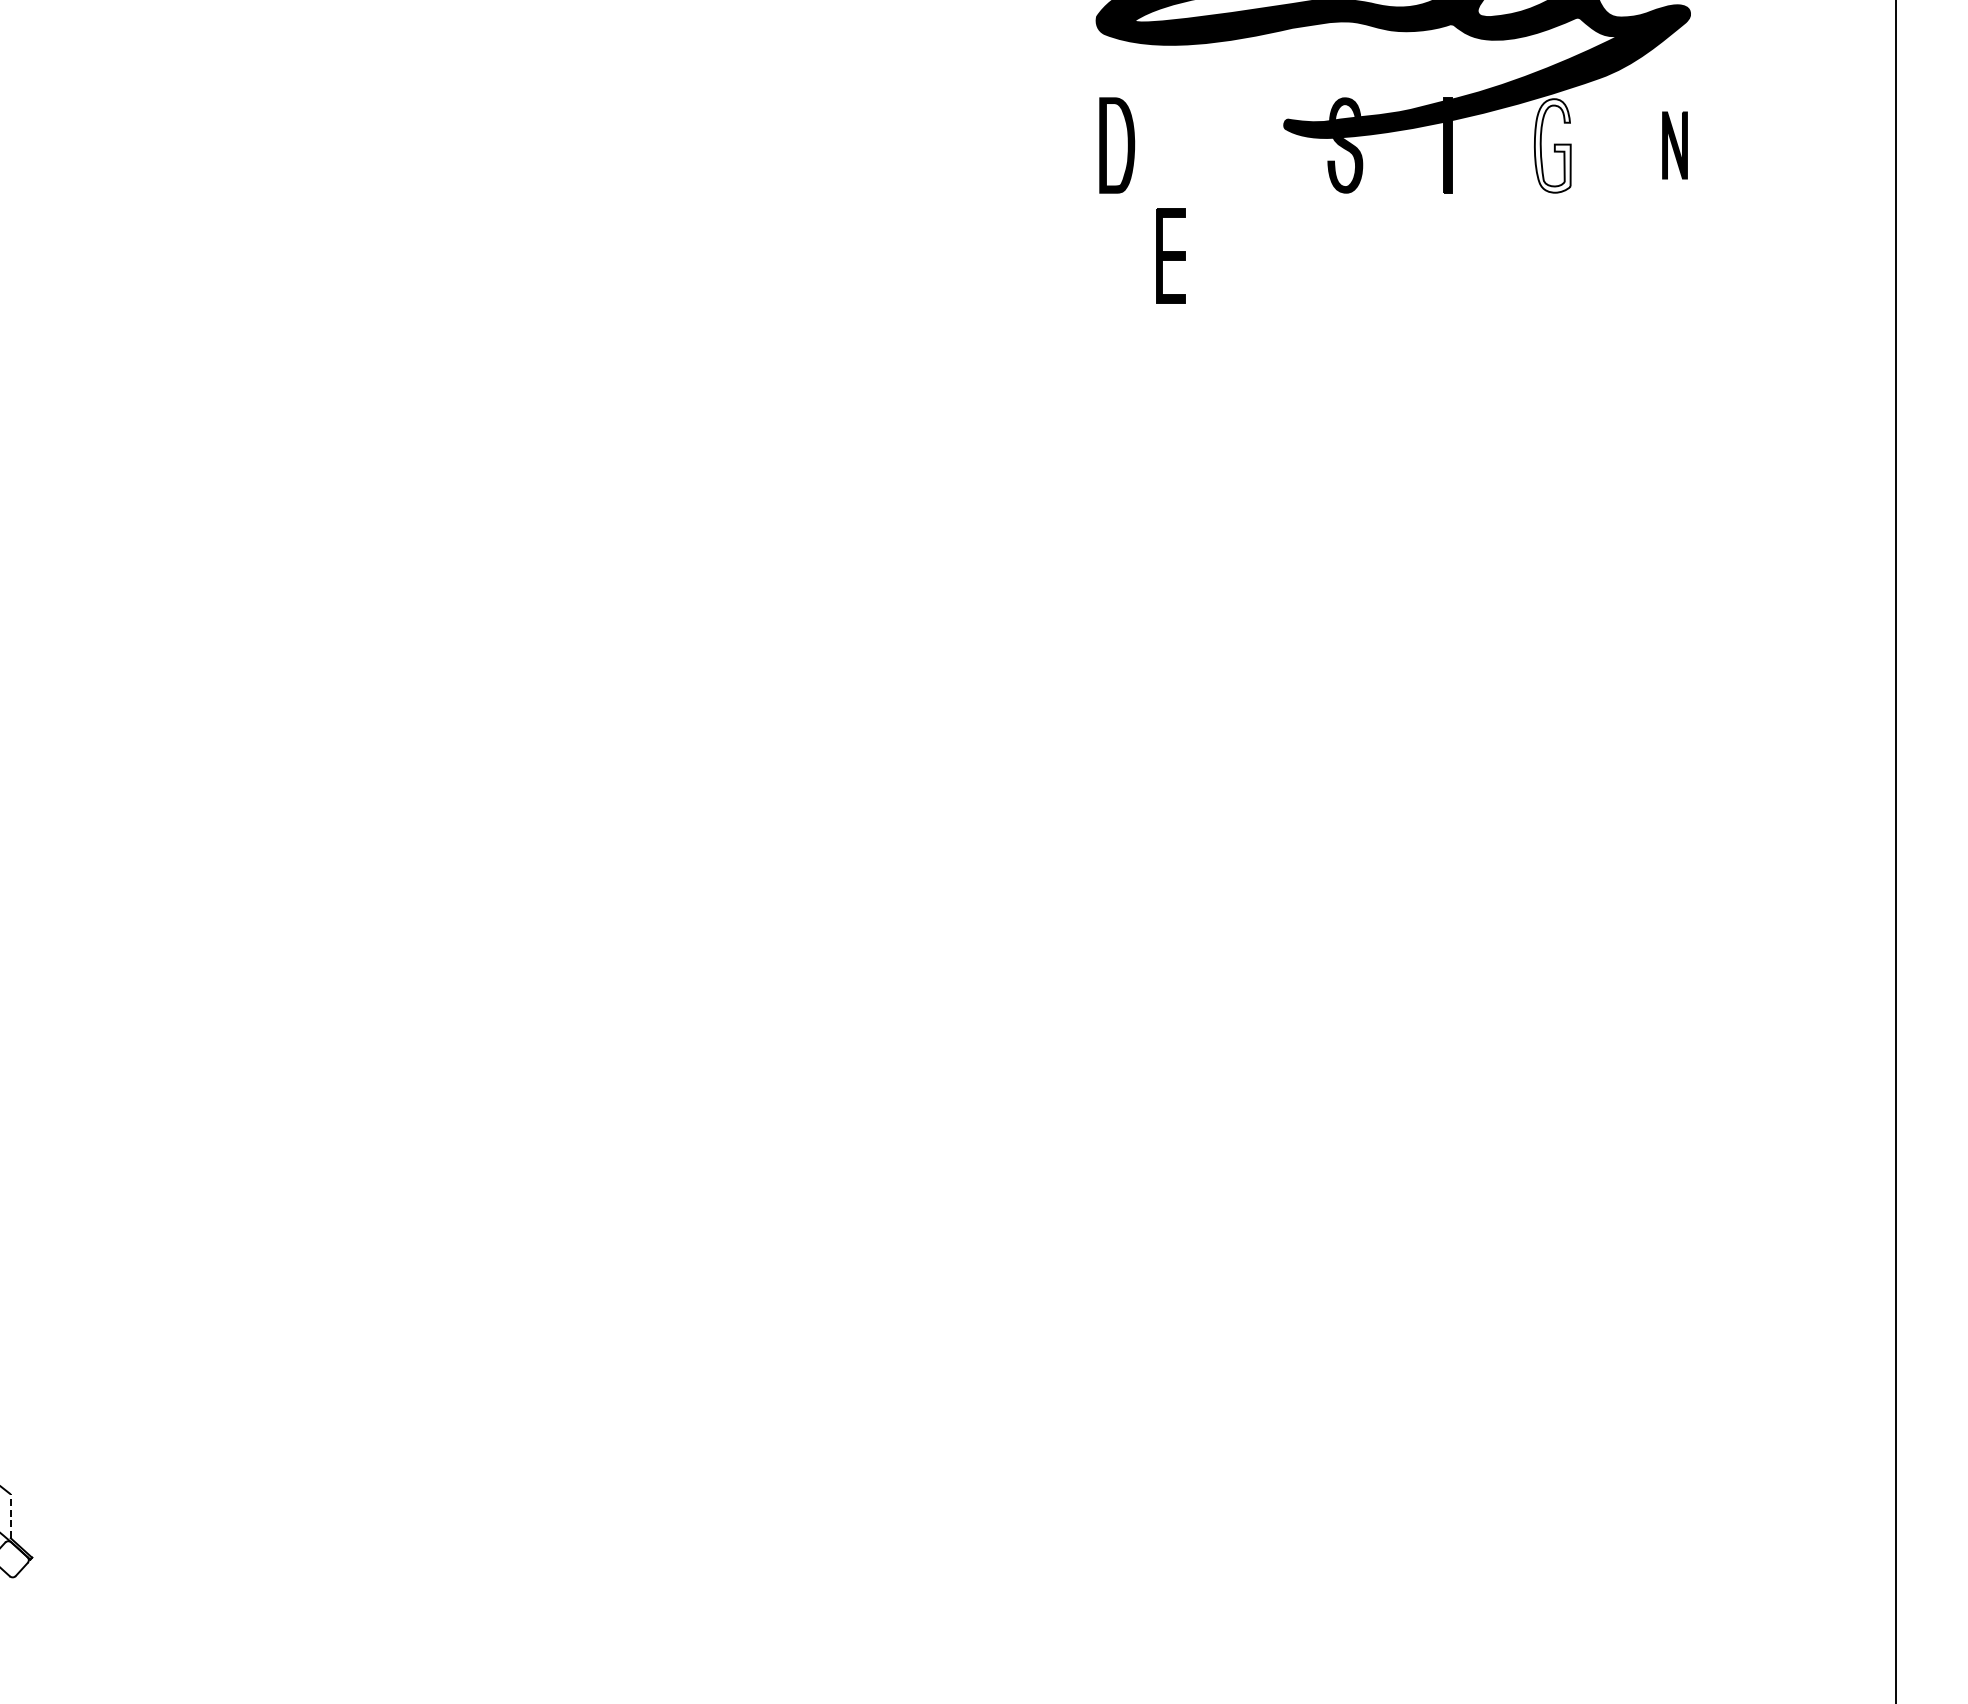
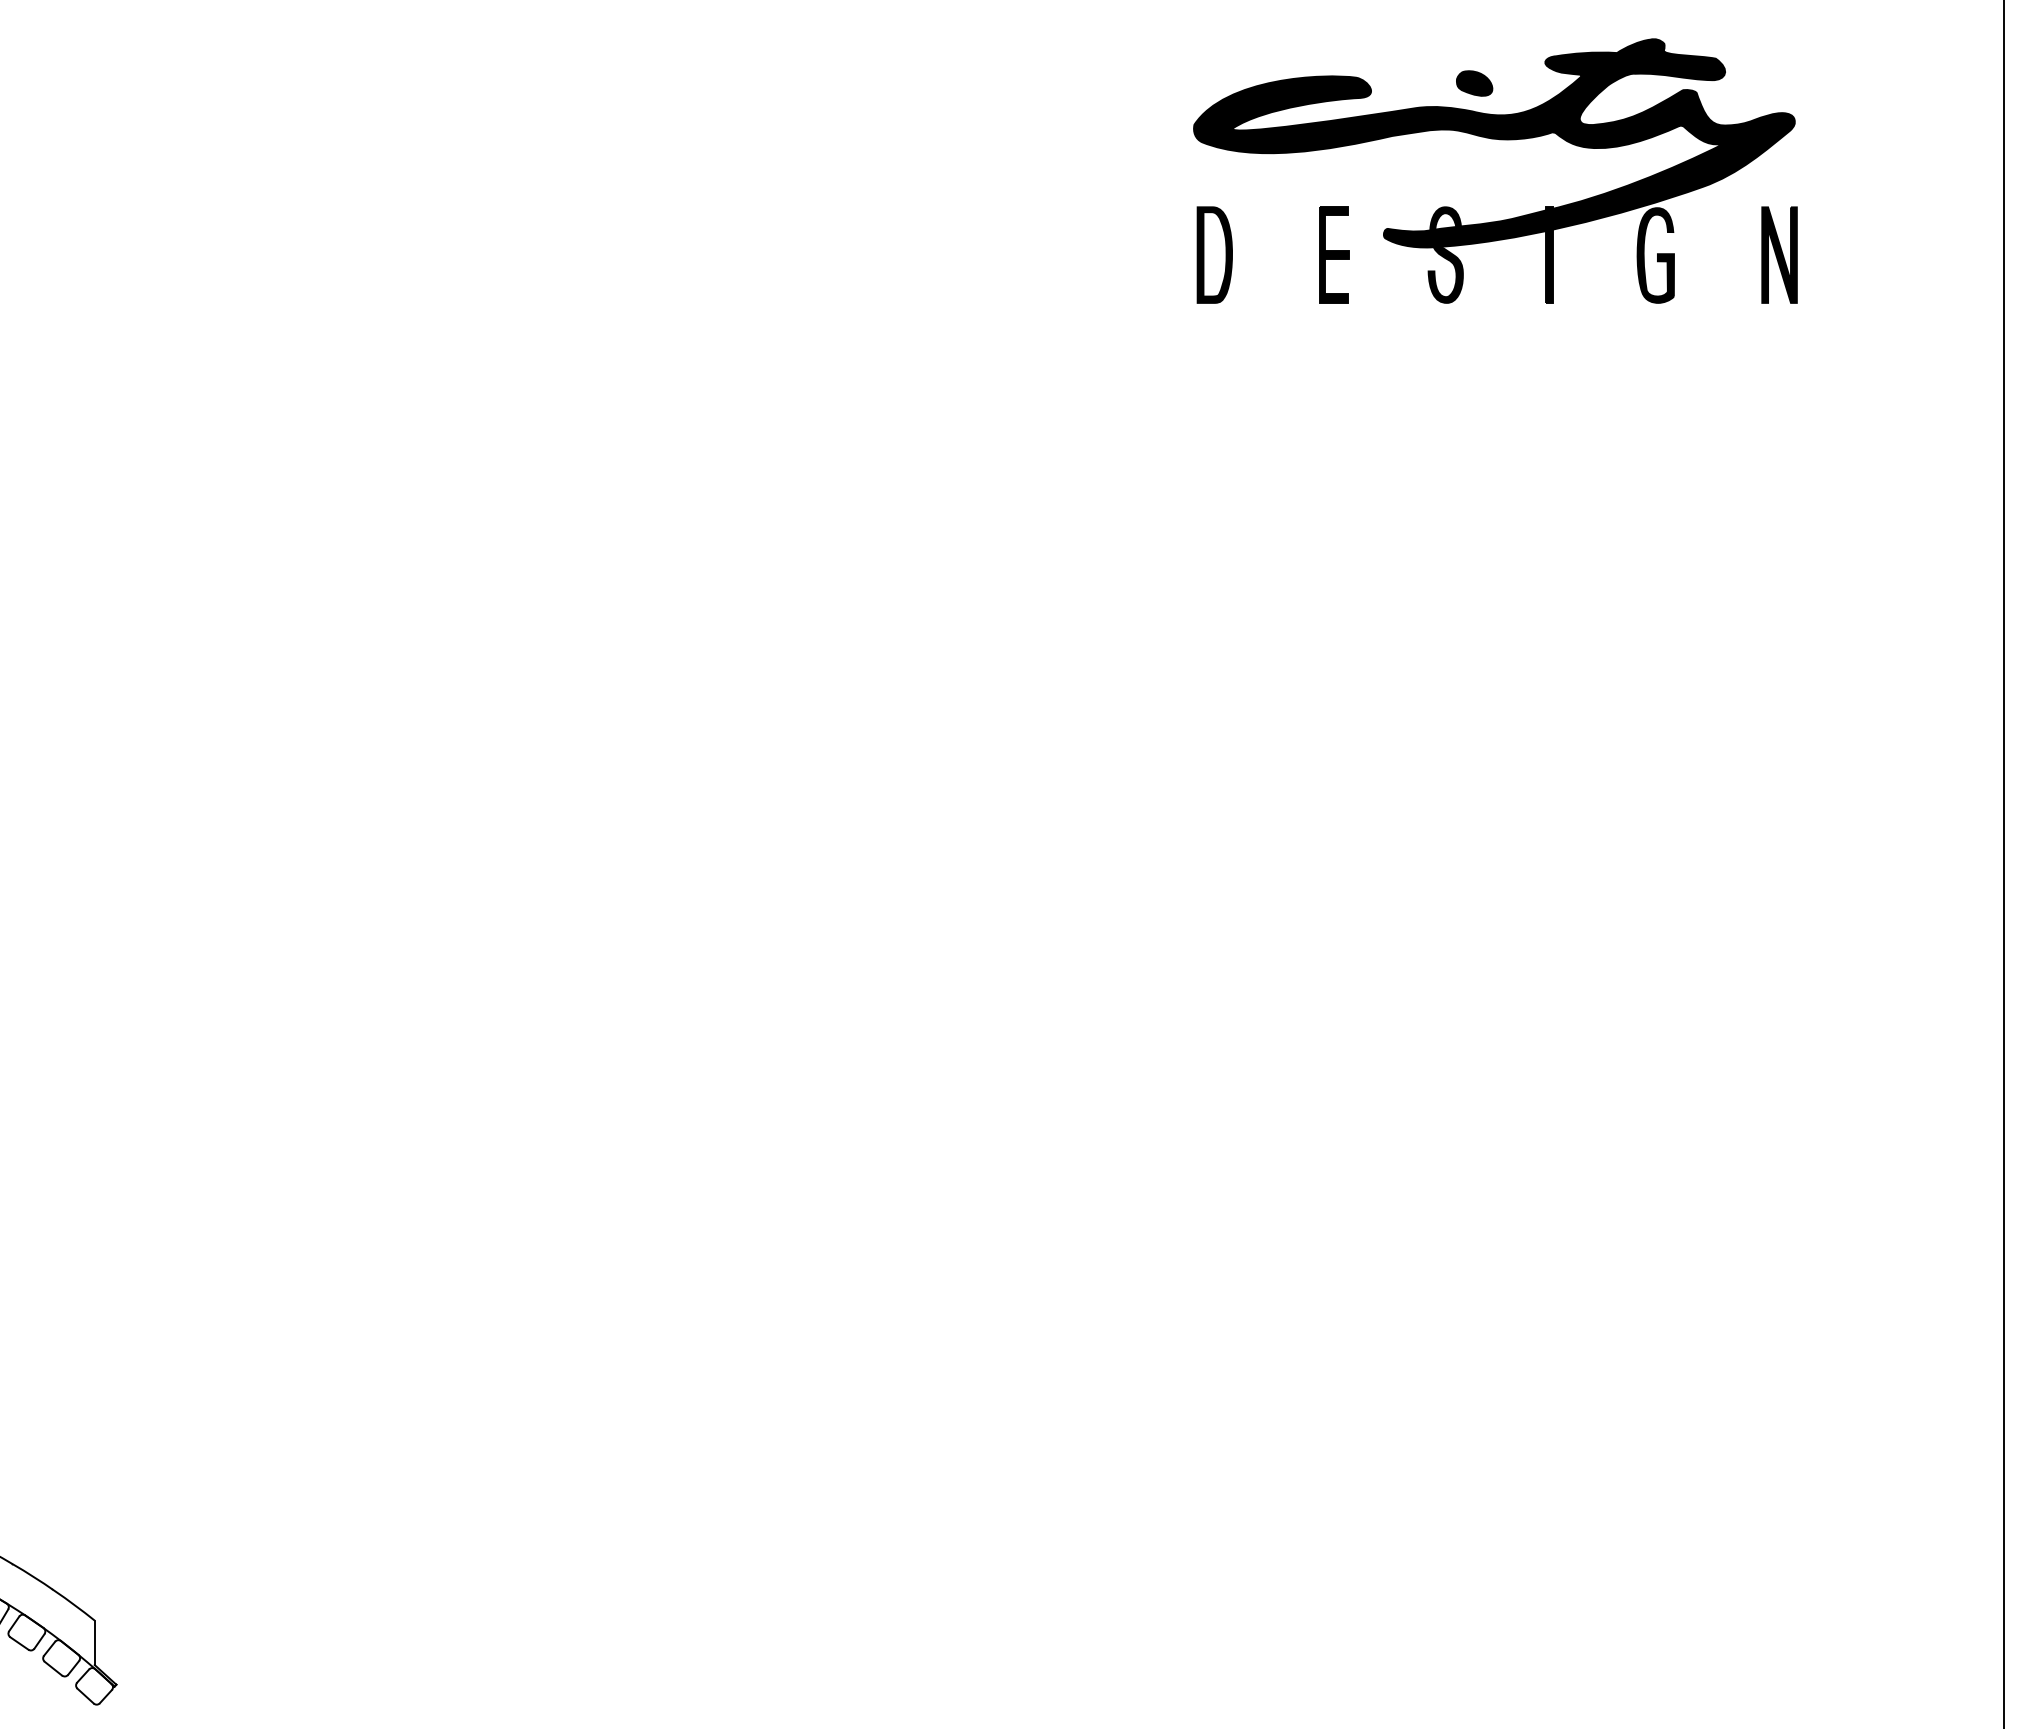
part: (1674, 144) -> (1779, 254), size x1.43
fill: (1552, 145) -> (1655, 255), added
part: (1171, 255) -> (1334, 254), moved
line: (10, 1515) -> (94, 1642), dashed -> solid

